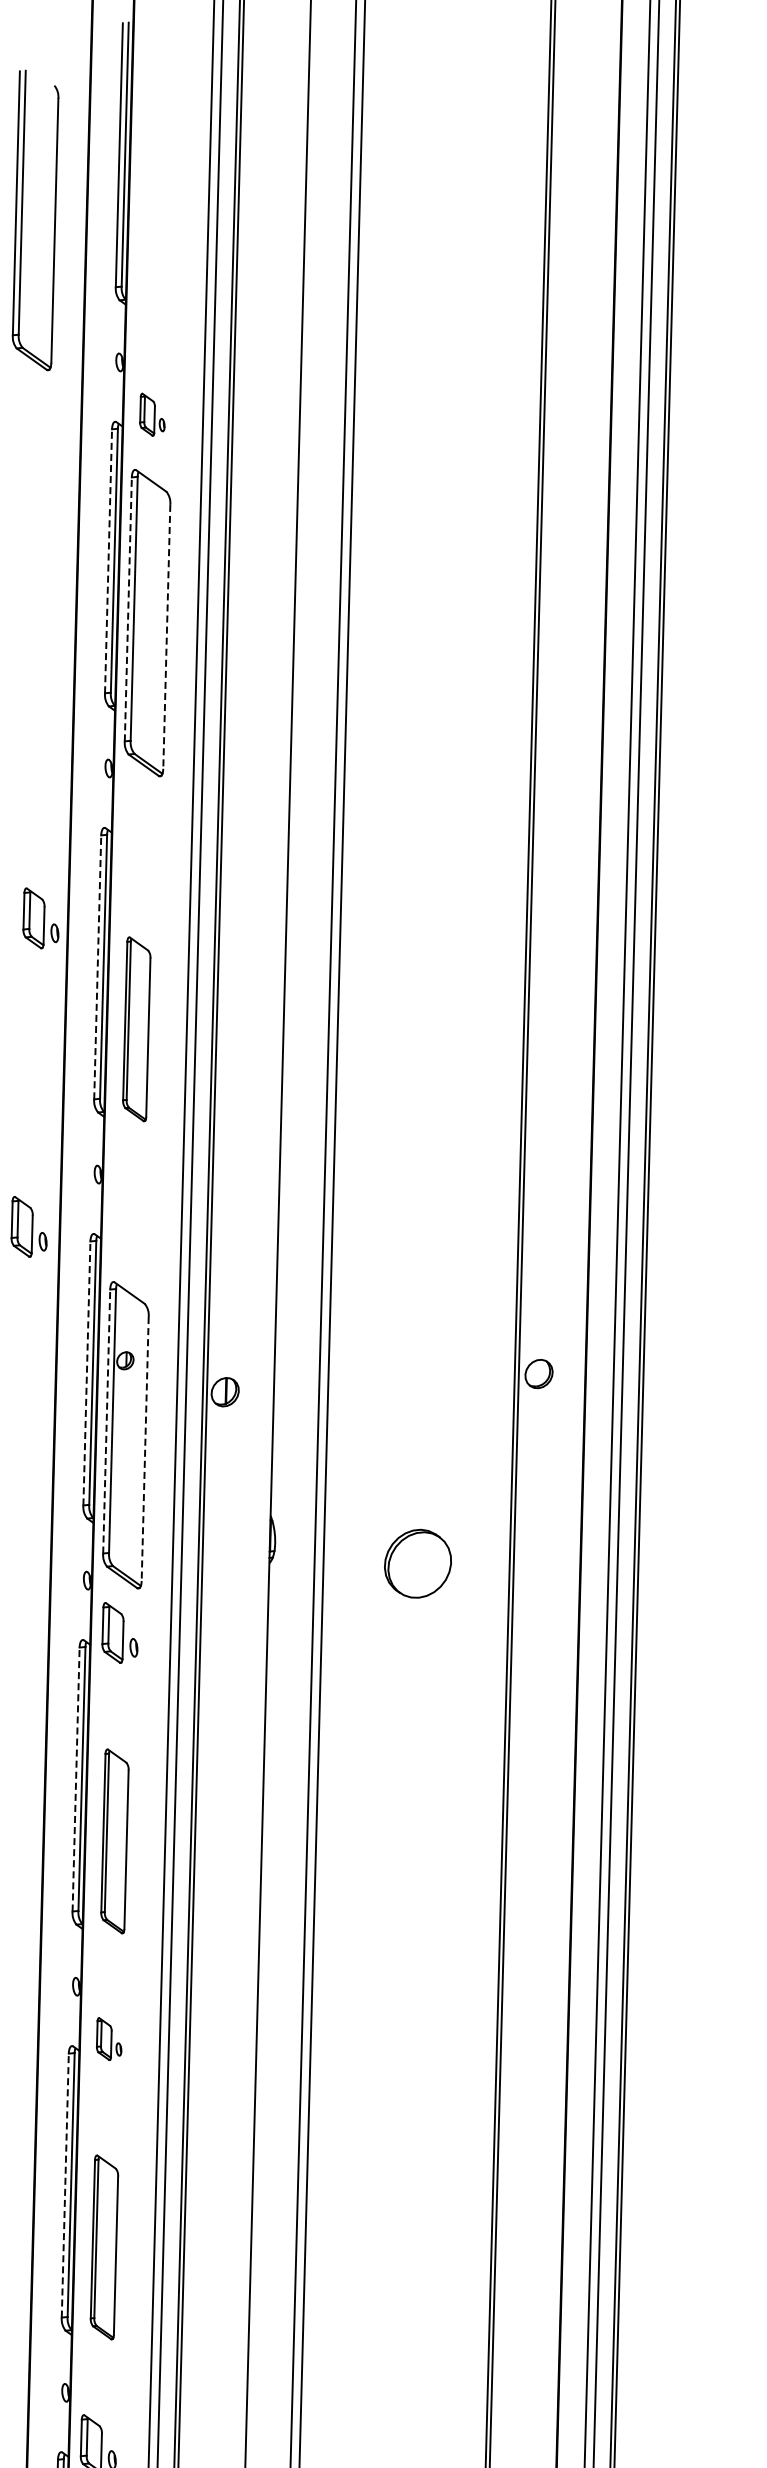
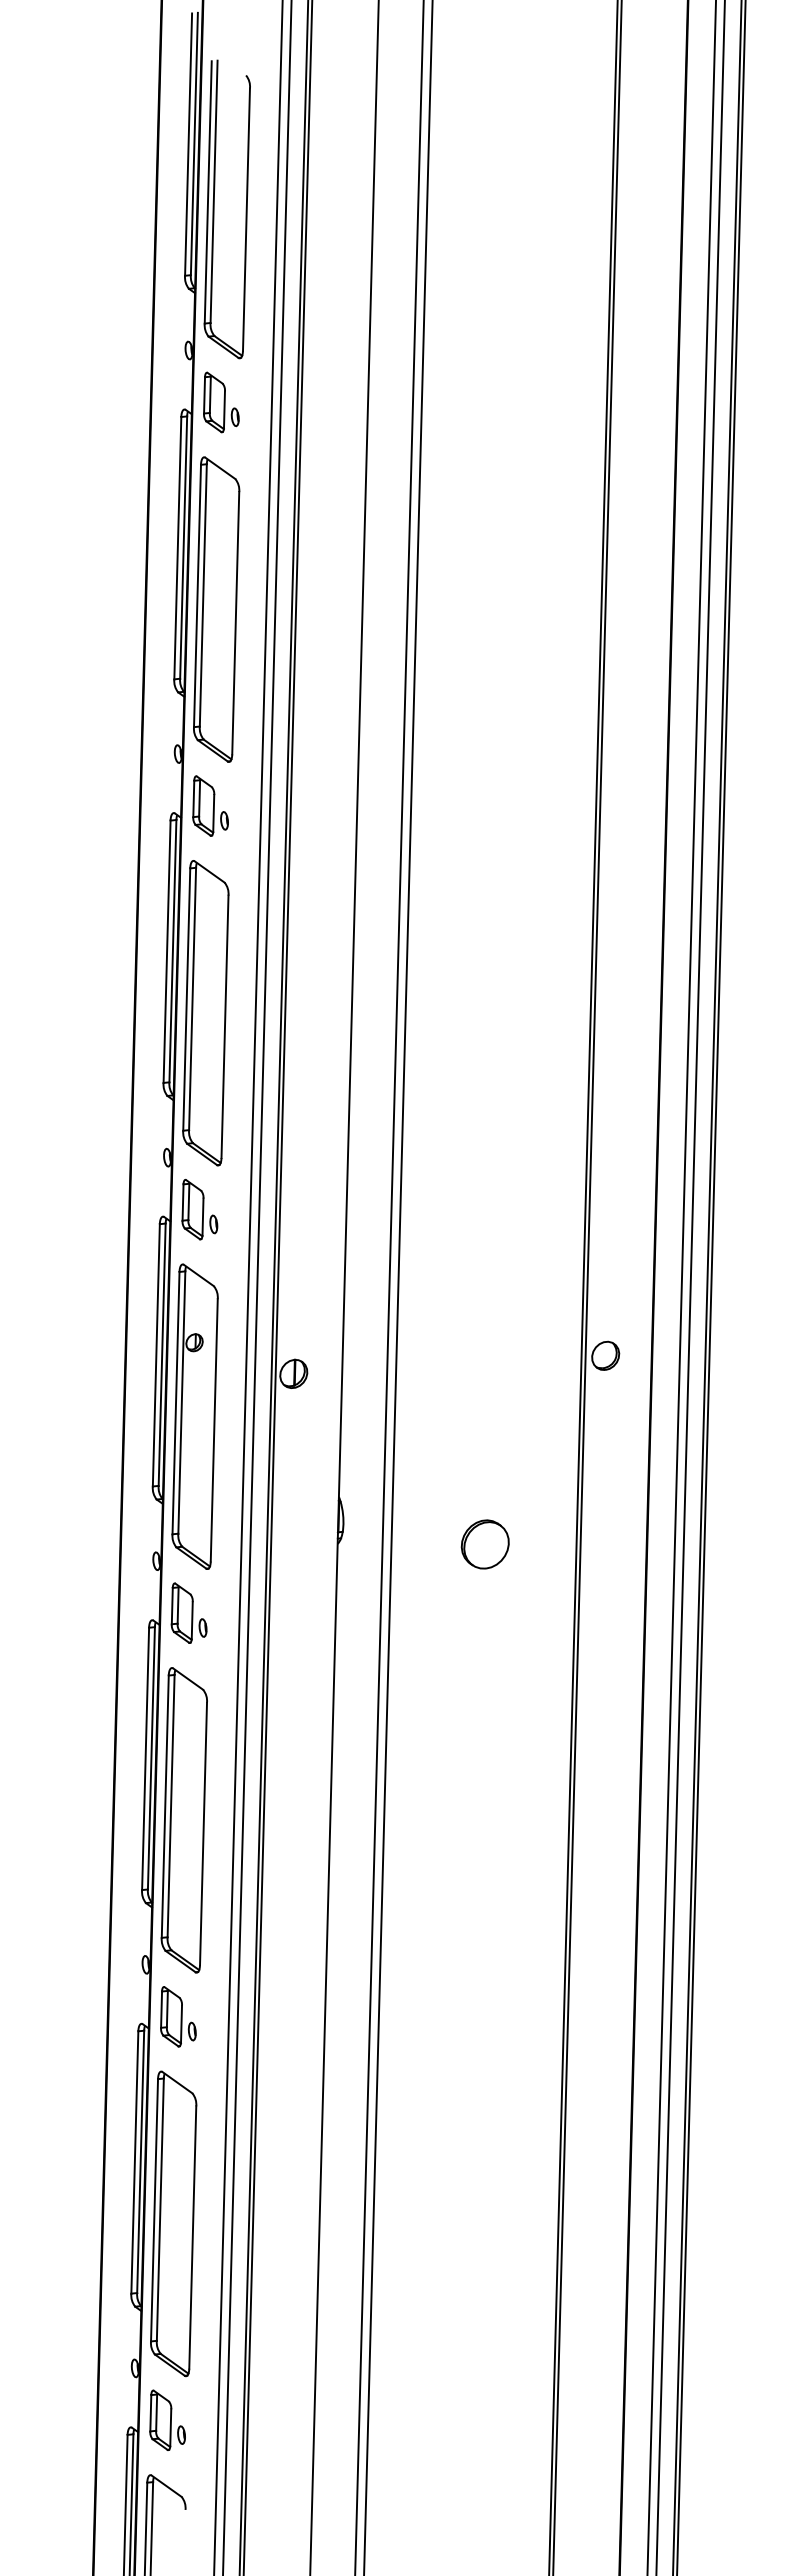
part: (22, 220) -> (214, 209), moved
part: (152, 414) -> (221, 402), size x1.43
line: (108, 560) -> (177, 547), dashed -> solid
line: (128, 608) -> (197, 595), dashed -> solid
line: (166, 637) -> (235, 623), dashed -> solid
part: (40, 917) -> (210, 805), moved
line: (98, 967) -> (167, 951), dashed -> solid
part: (136, 1029) -> (205, 1013), size x1.67
part: (28, 1226) -> (199, 1209), moved
line: (87, 1372) -> (156, 1354), dashed -> solid
line: (107, 1420) -> (176, 1402), dashed -> solid
line: (145, 1449) -> (214, 1430), dashed -> solid
part: (417, 1563) -> (484, 1544), size x0.71
line: (76, 1779) -> (145, 1758), dashed -> solid
part: (114, 1841) -> (183, 1820), size x1.67
part: (109, 2038) -> (178, 2016), size x1.43
line: (64, 2184) -> (134, 2161), dashed -> solid
part: (104, 2247) -> (173, 2223), size x1.67

